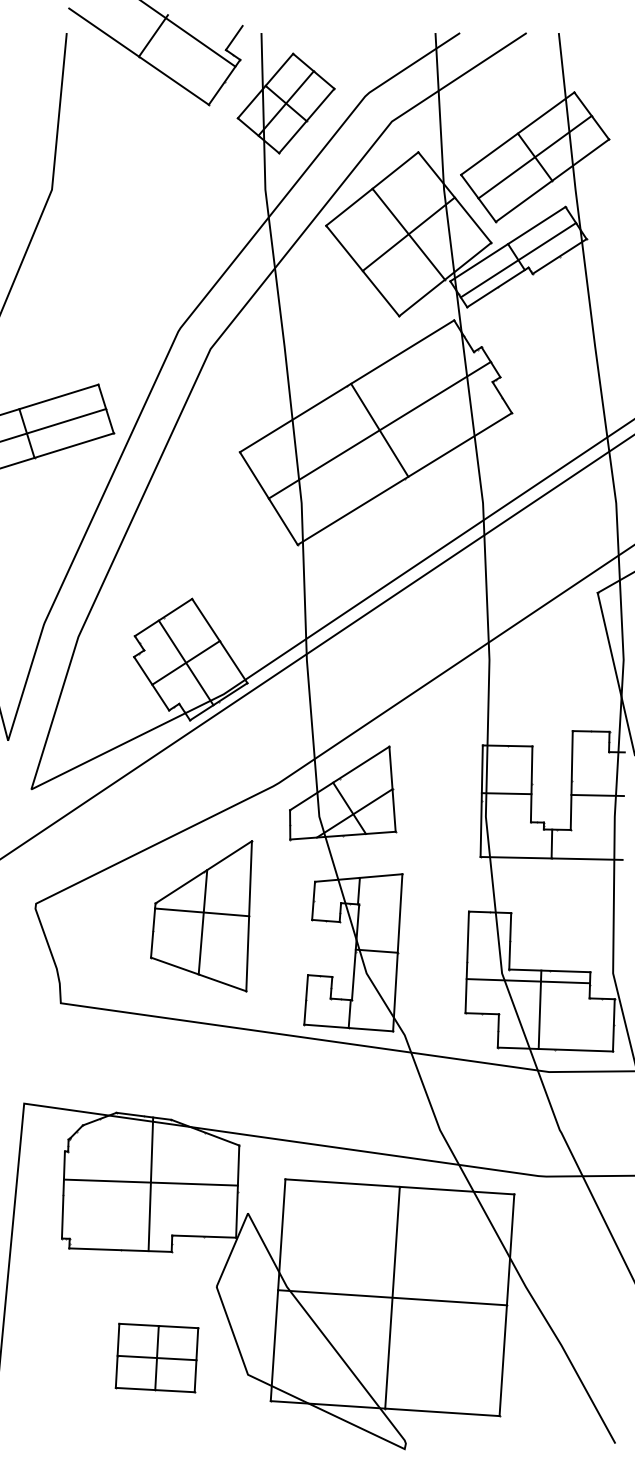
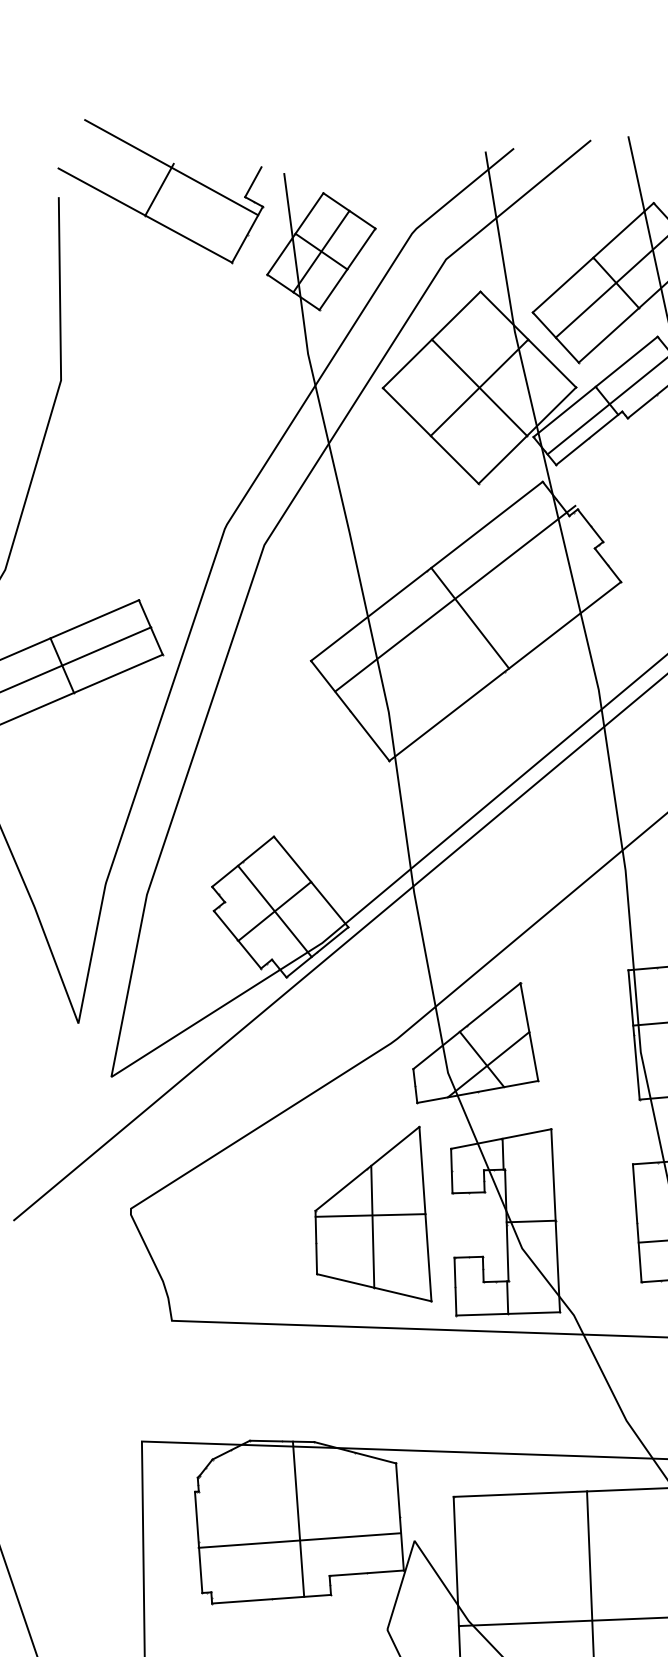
line: (379, 429) -> (454, 597), moved
part: (201, 916) -> (370, 1220), moved
line: (150, 1182) -> (299, 1540), moved

